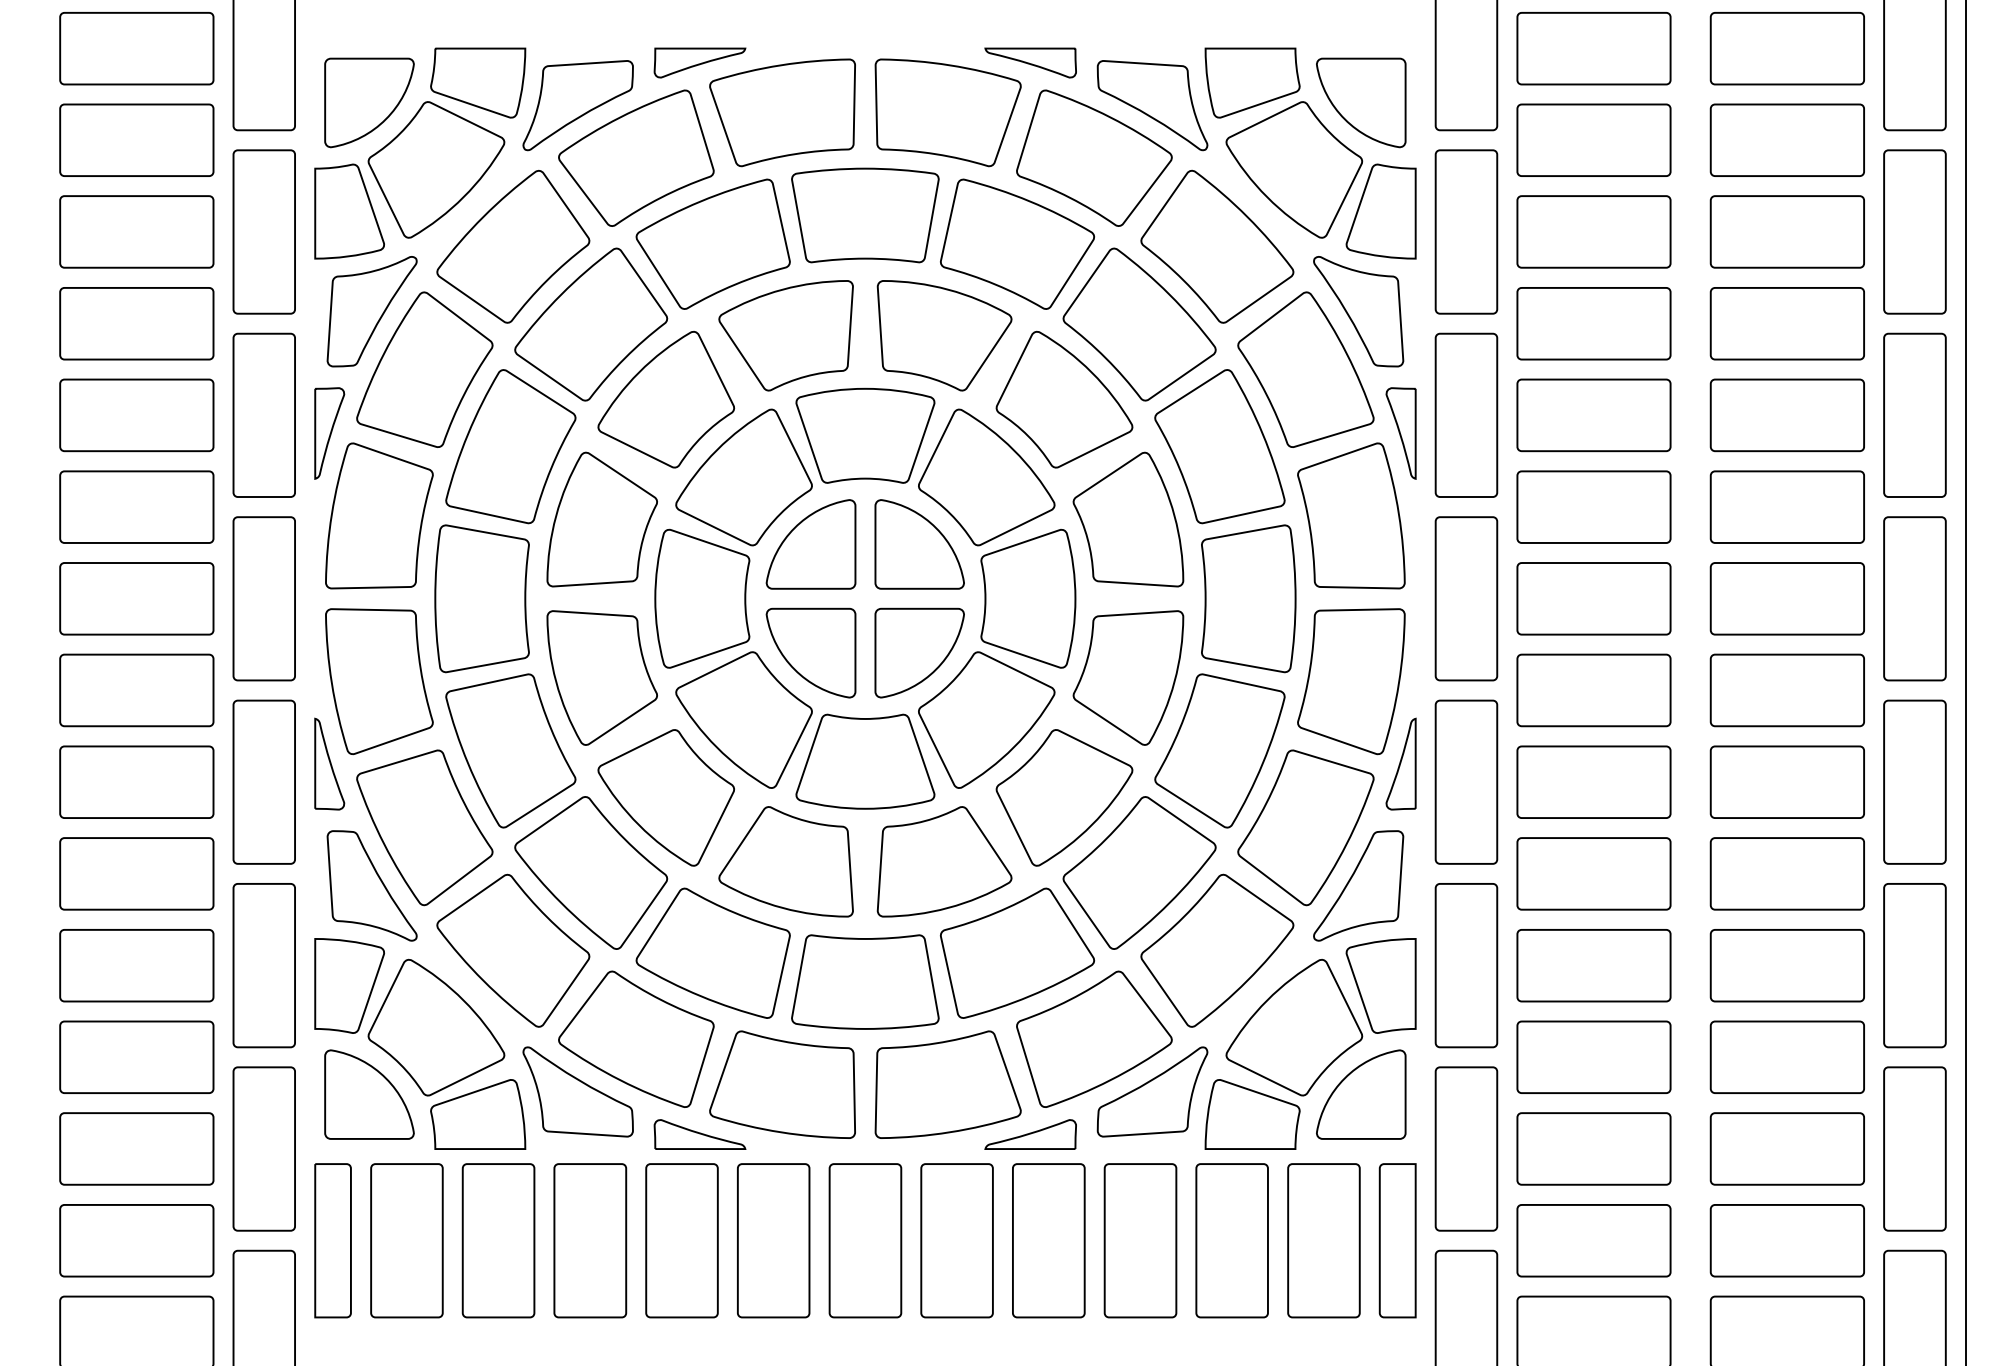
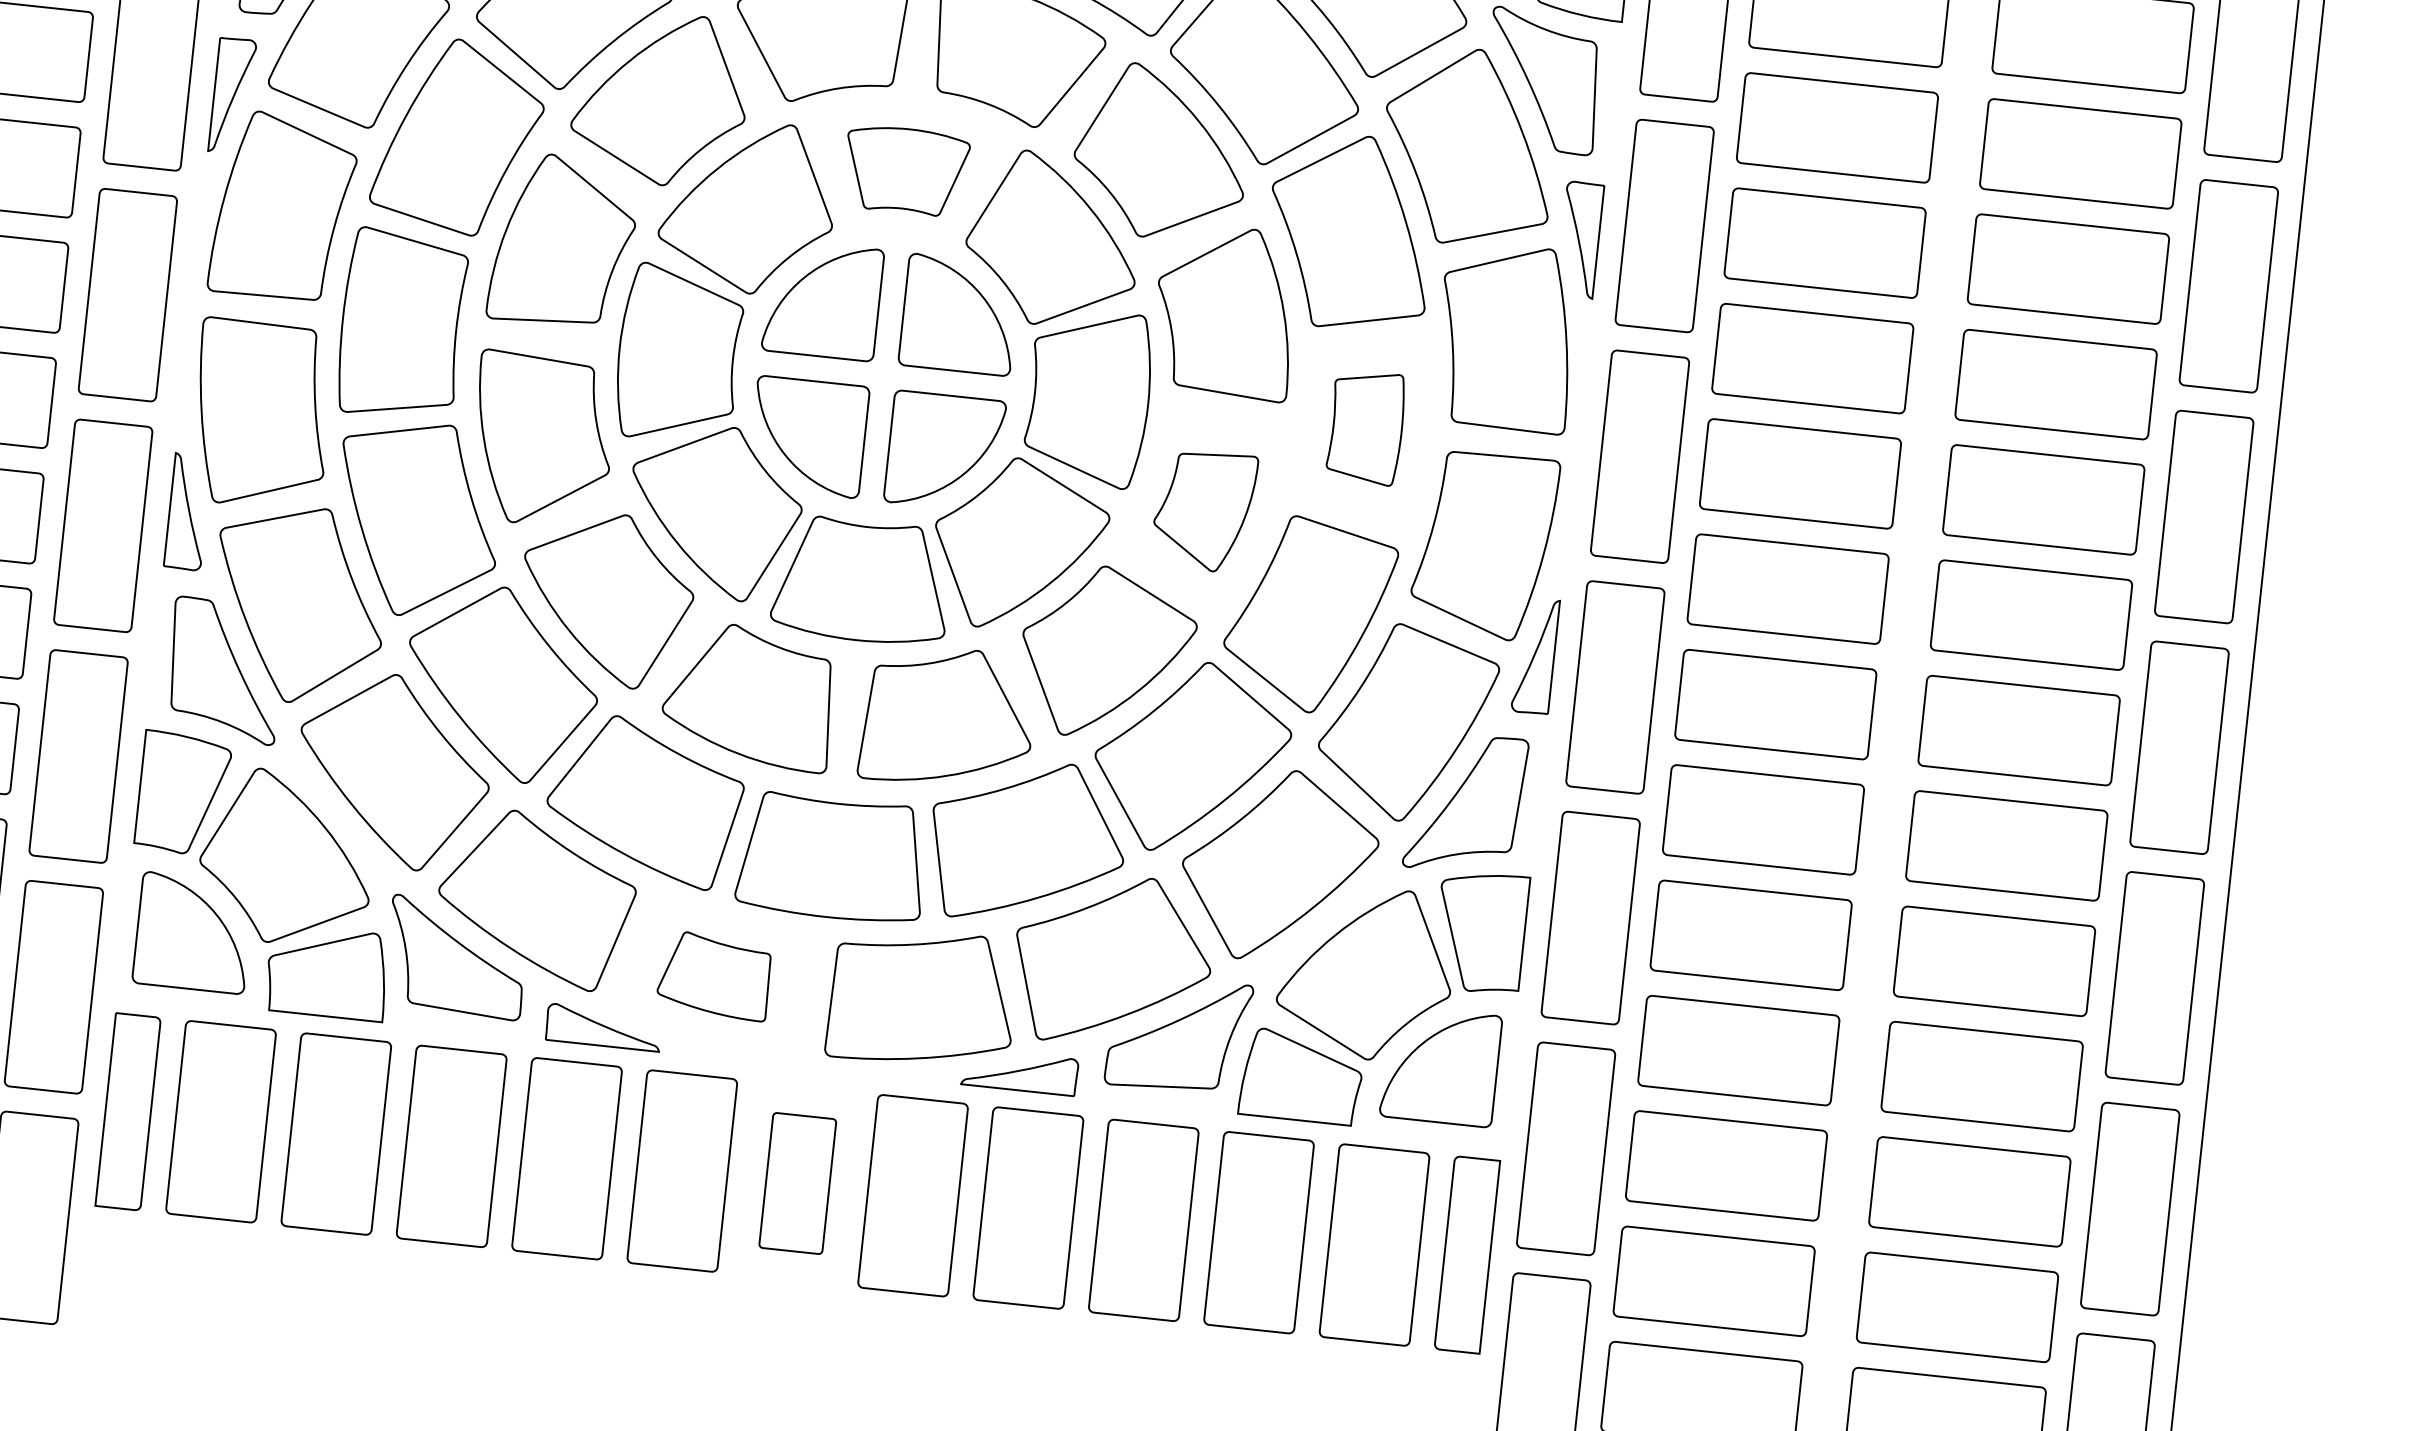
part: (865, 435) -> (906, 170), size x0.7
part: (1248, 598) -> (1365, 427), size x0.6
part: (1128, 677) -> (1204, 510), size x0.7
part: (782, 1084) -> (714, 975), size x0.6
part: (865, 1240) -> (797, 1183), size x0.7

